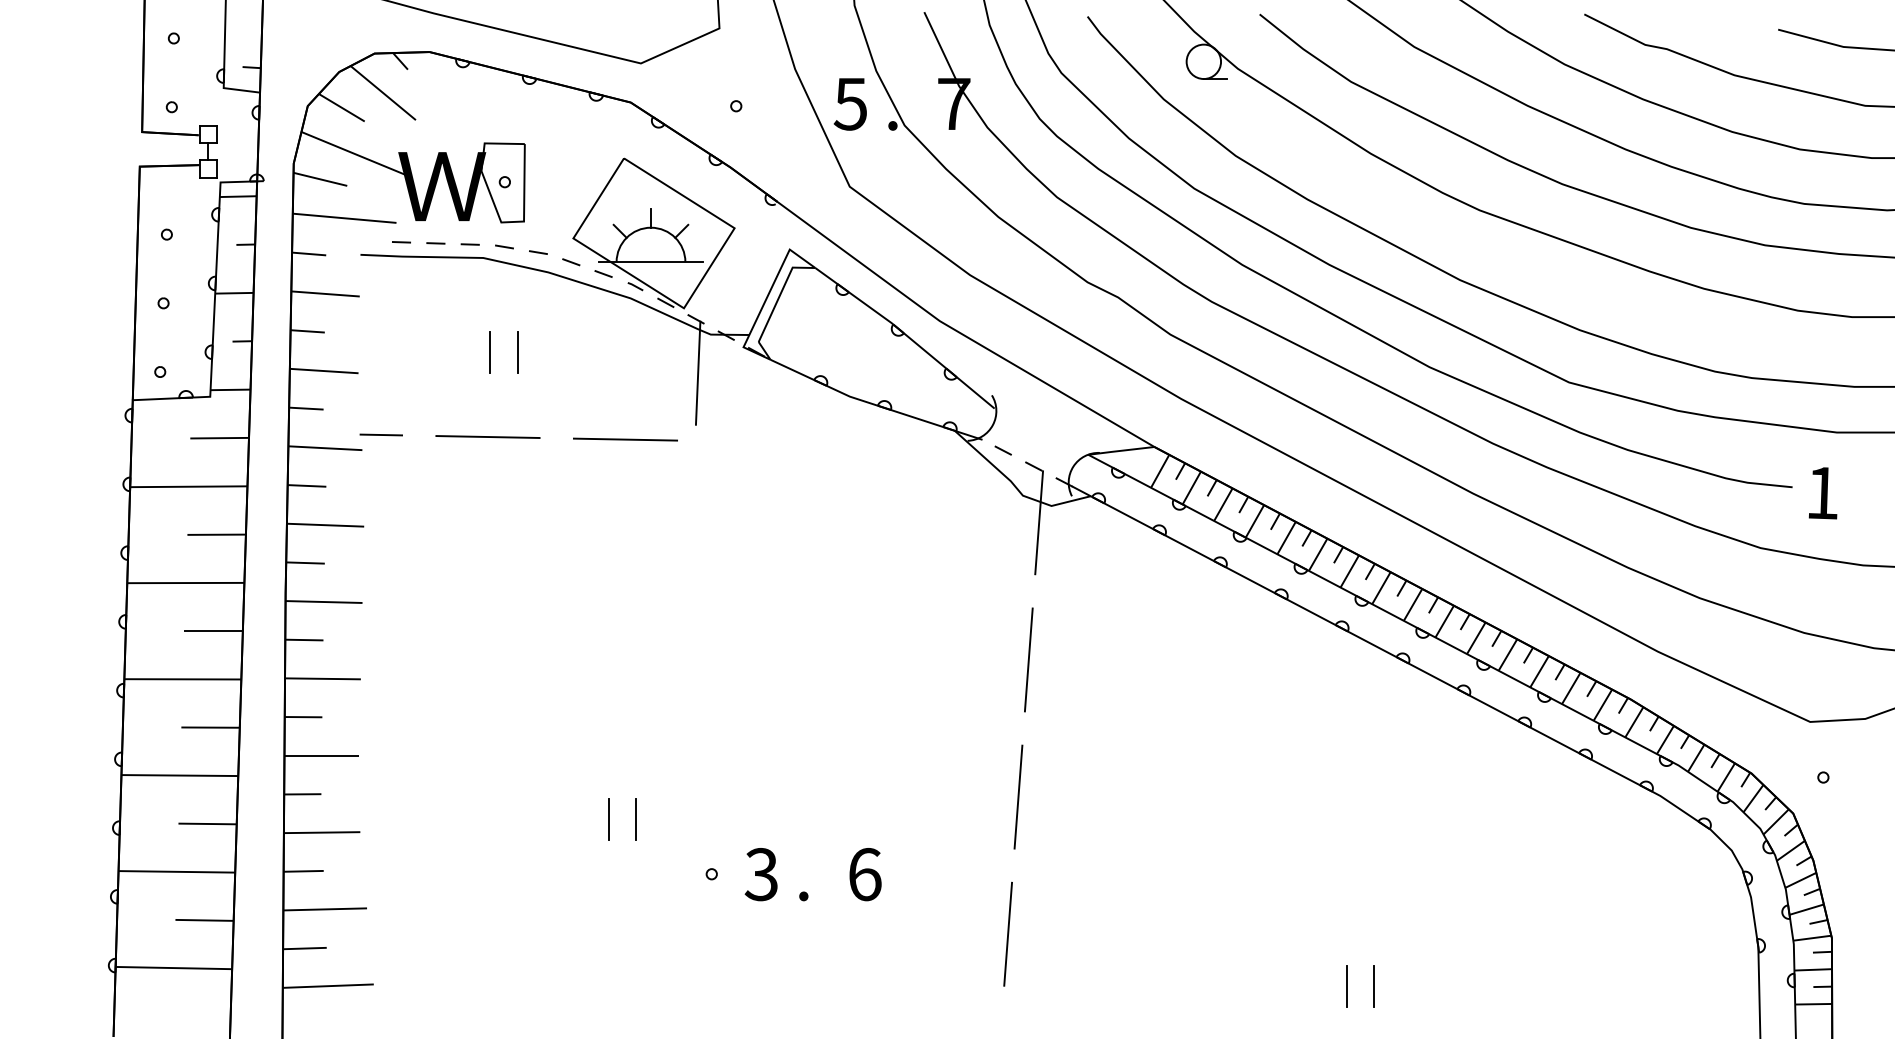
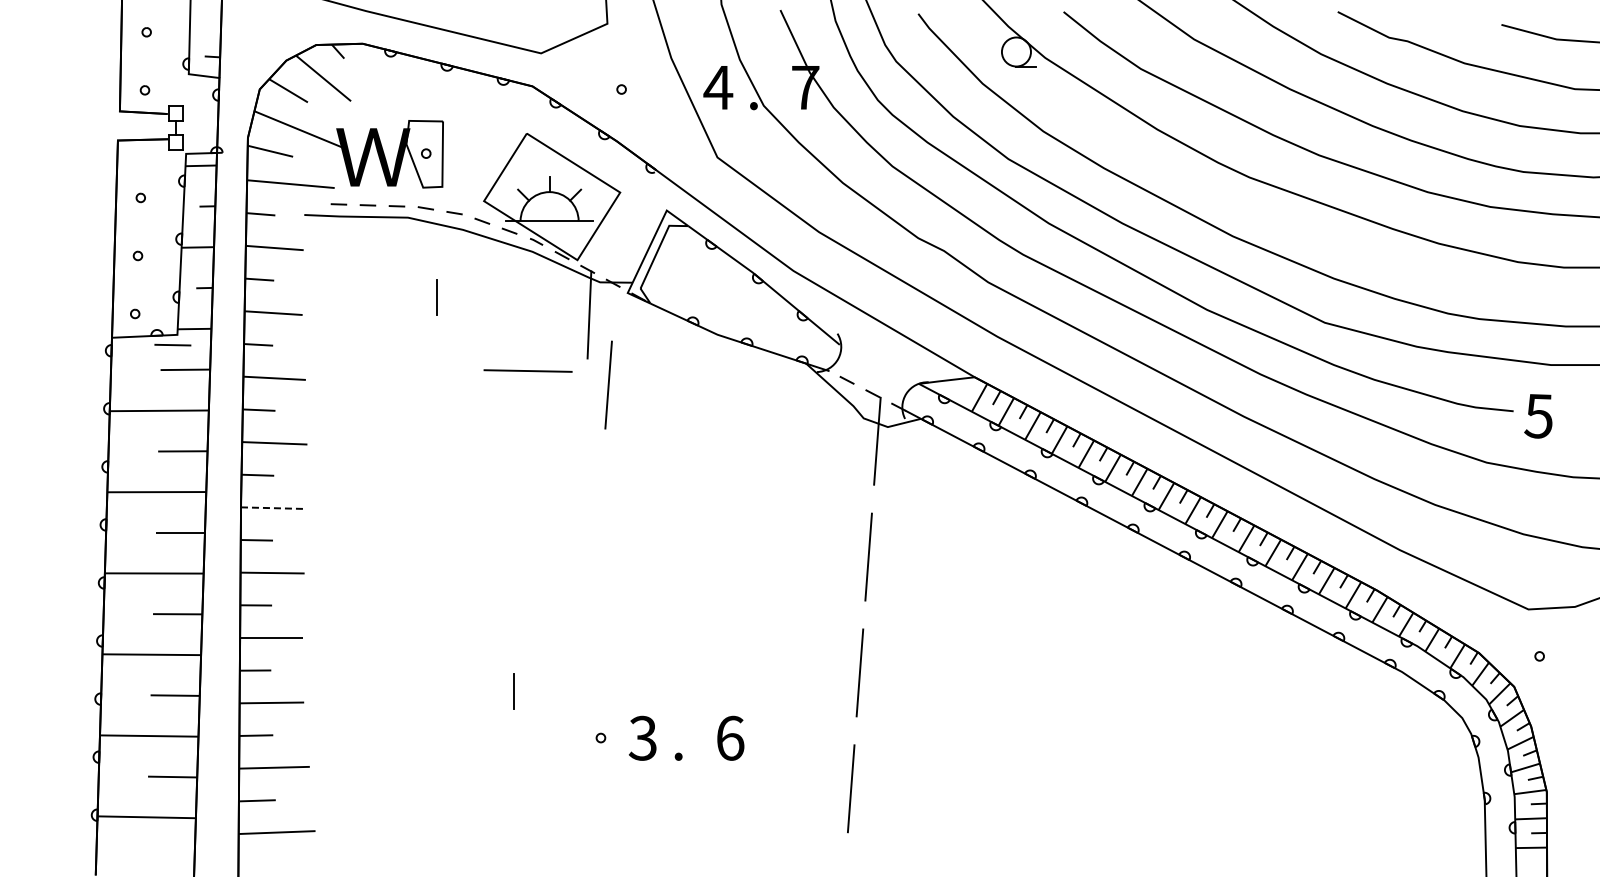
text: (850, 105) -> (718, 88), 5 -> 4
line: (489, 352) -> (413, 297), removed
line: (380, 434) -> (172, 344), moved
line: (487, 436) -> (411, 368), removed
line: (720, 455) -> (608, 384), added
text: (1822, 493) -> (1538, 416), 1 -> 5
line: (324, 602) -> (273, 508), solid -> dashed
line: (636, 819) -> (537, 691), removed
line: (1347, 986) -> (1137, 832), removed
line: (1374, 986) -> (1160, 832), removed

